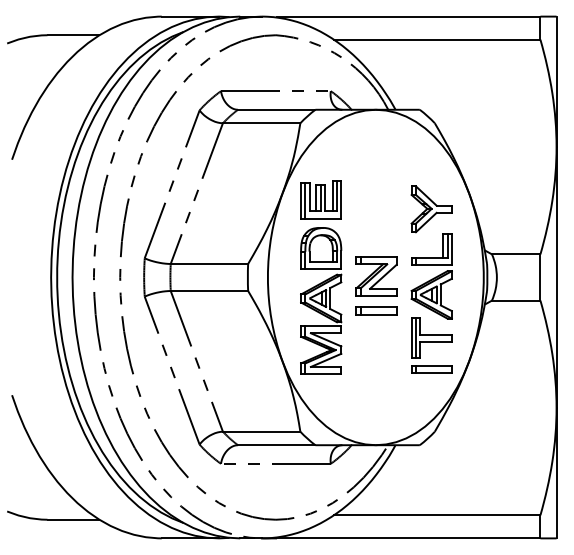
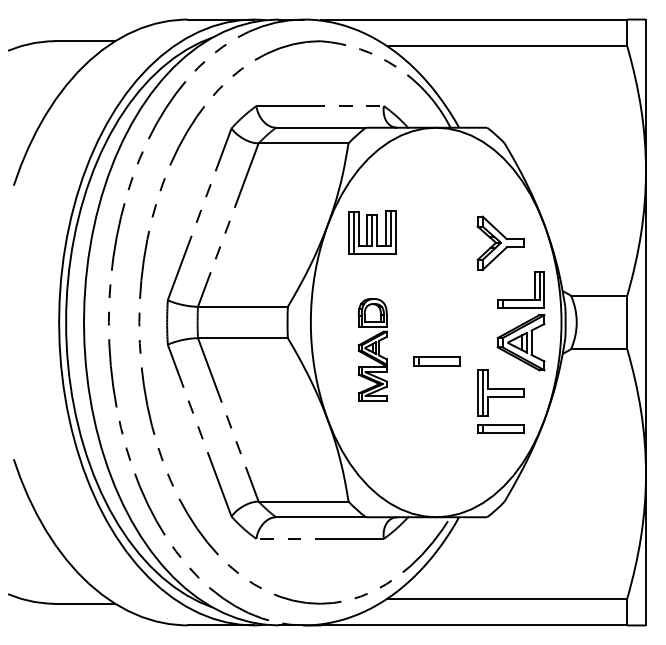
part: (376, 276) -> (436, 321), removed
part: (431, 276) -> (520, 321), moved
part: (321, 300) -> (372, 349), size x0.6

